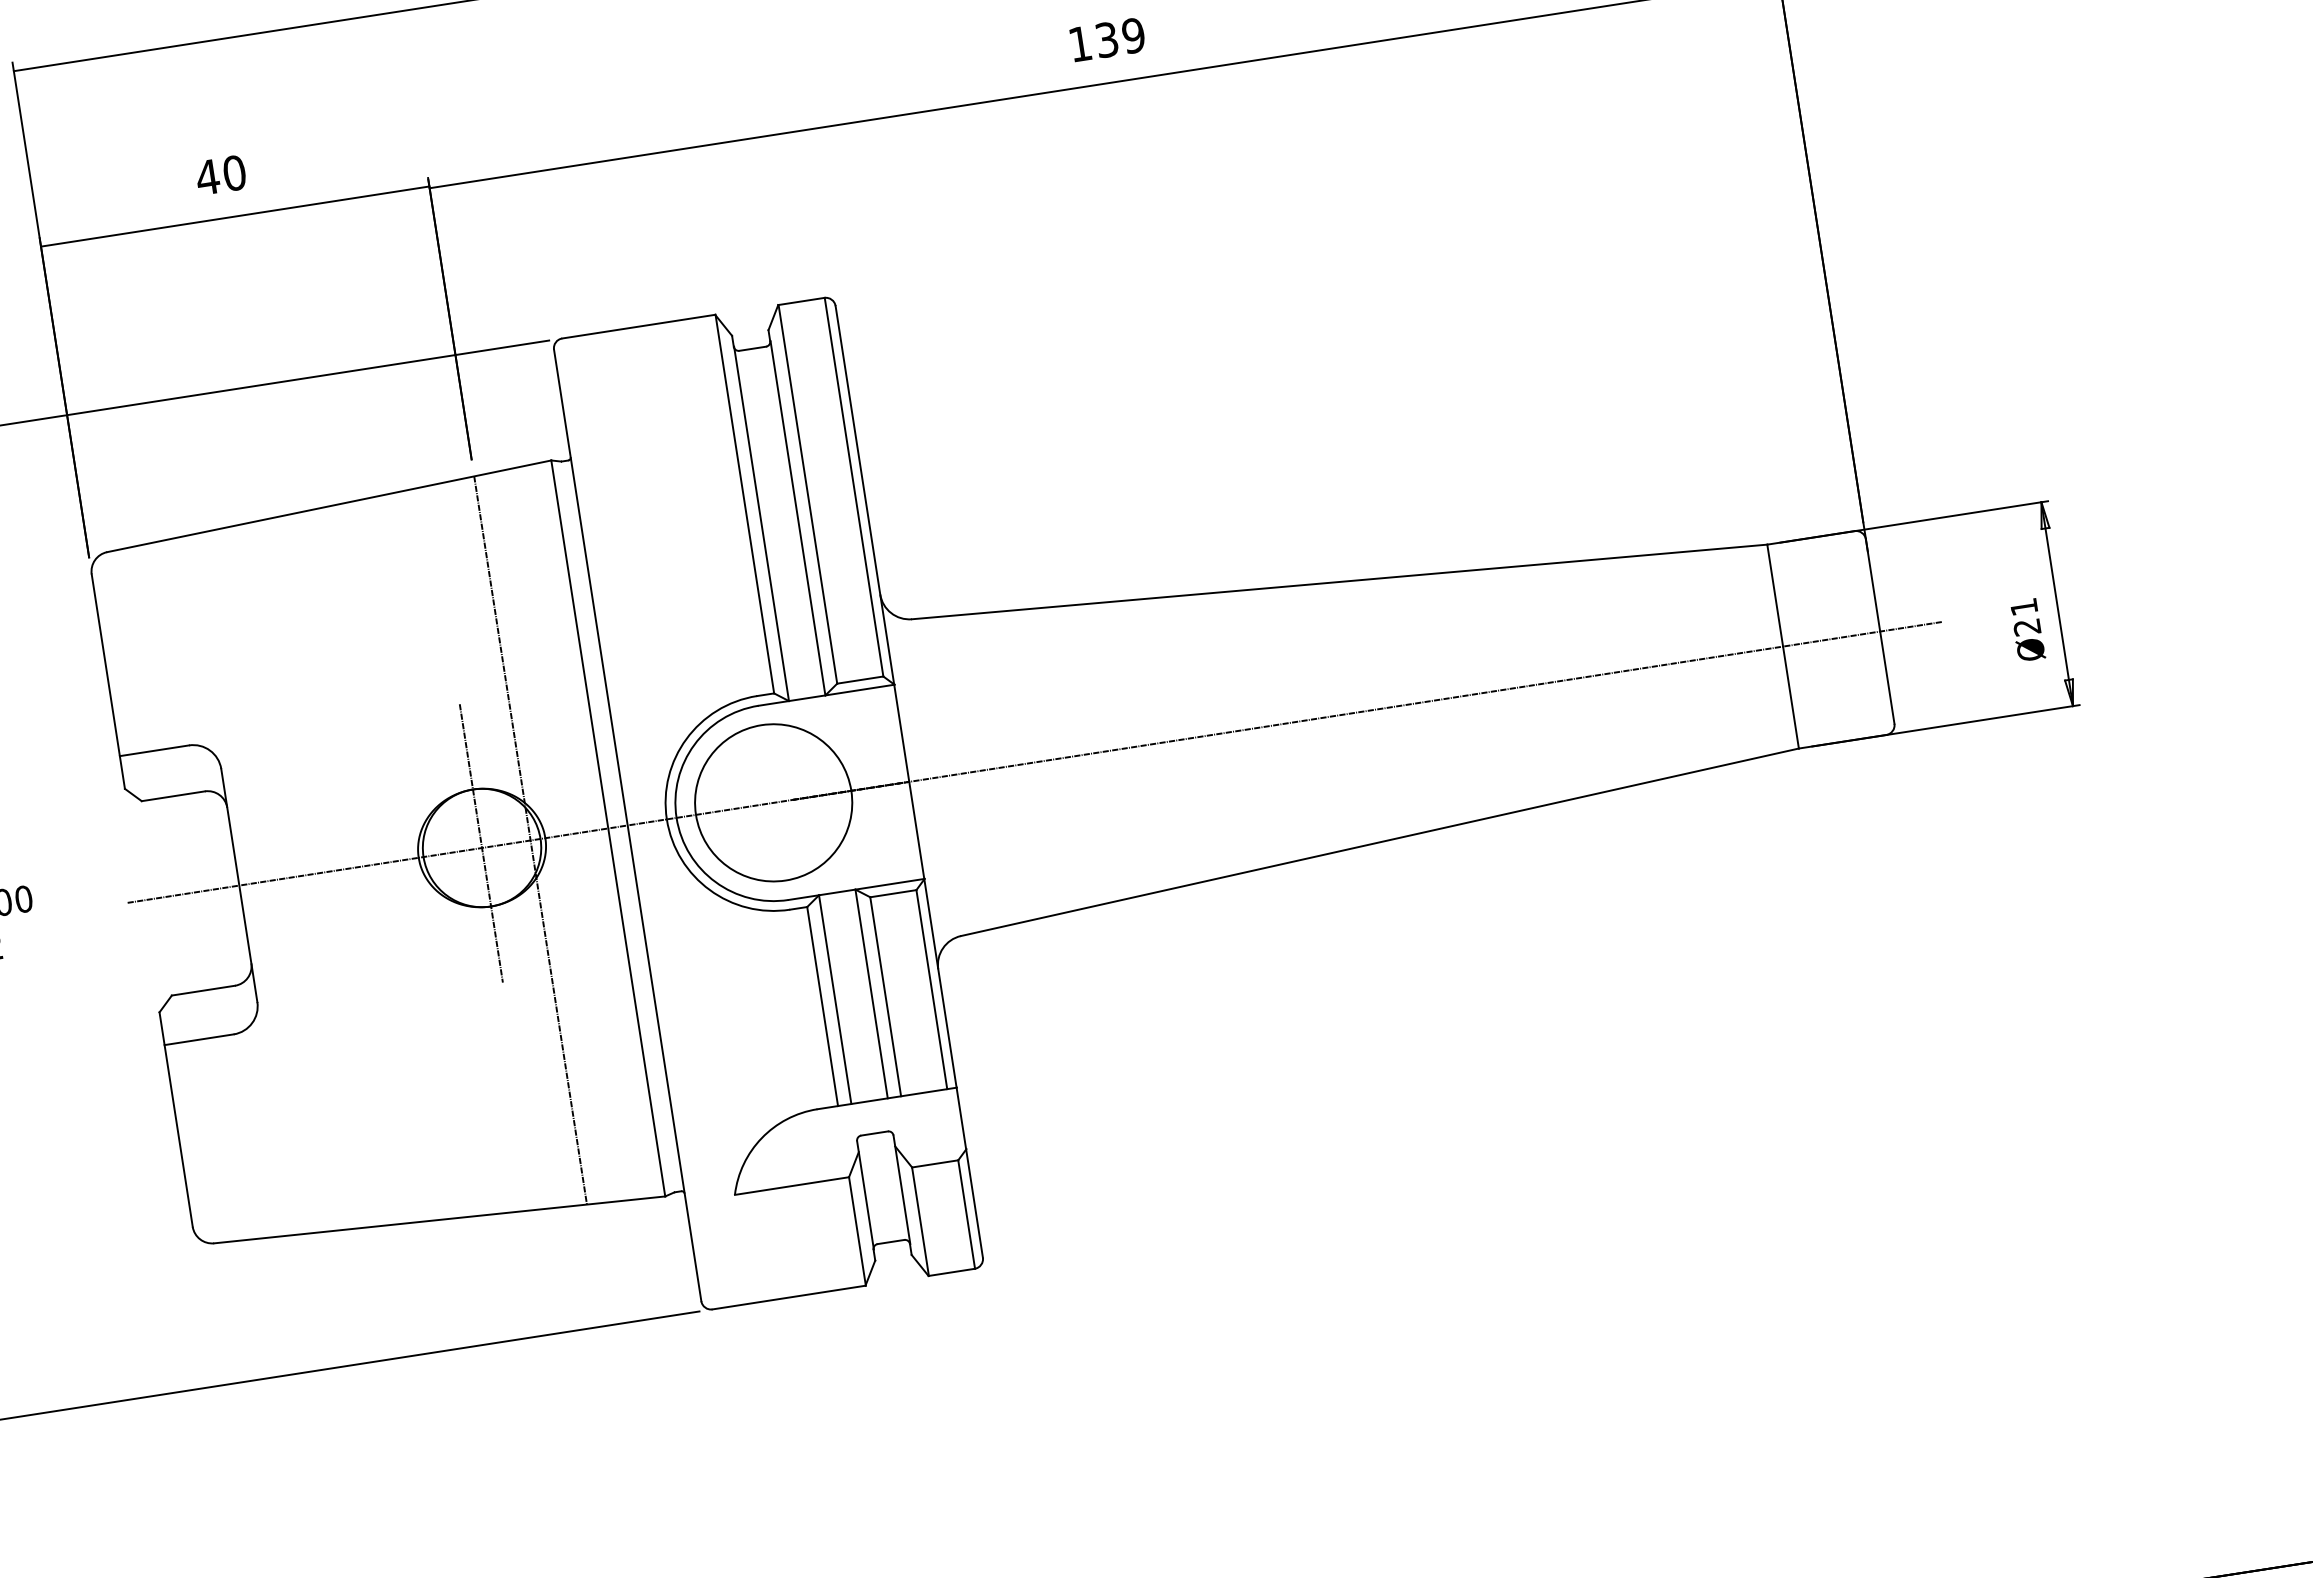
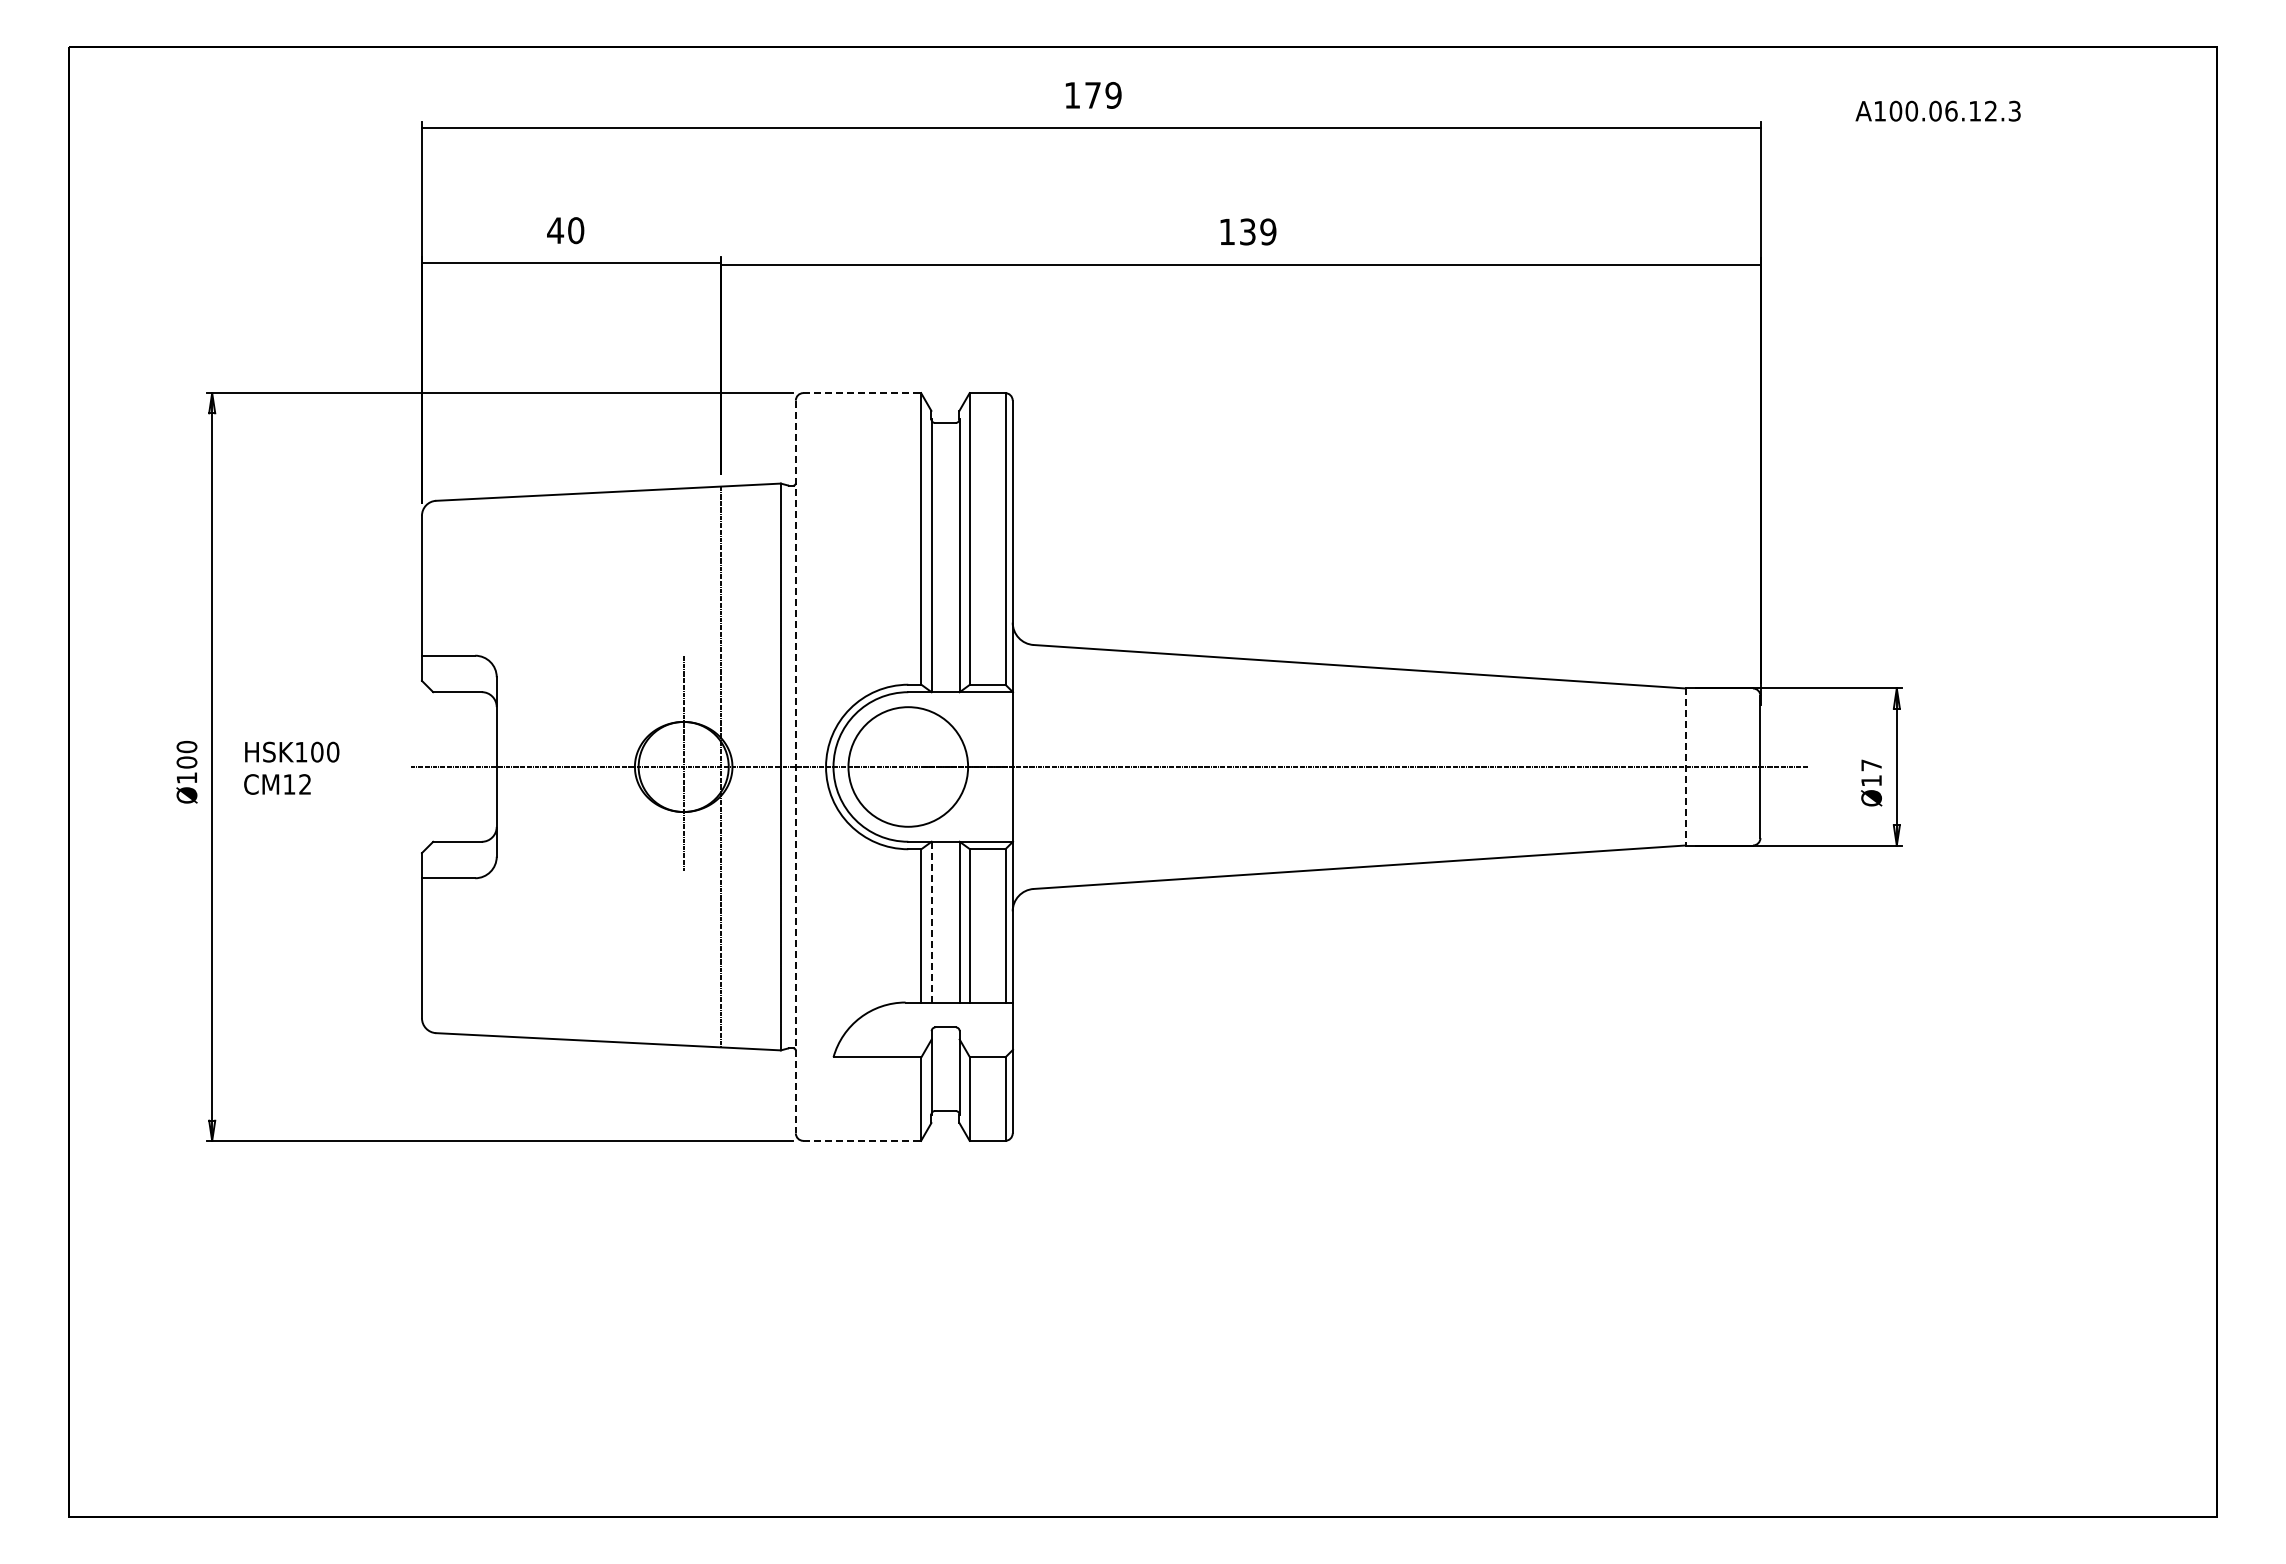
line: (639, 327) -> (862, 393), solid -> dashed
text: (2025, 616) -> (1871, 772), Ø21 -> Ø17
line: (1782, 645) -> (1685, 766), solid -> dashed
line: (627, 826) -> (795, 767), solid -> dashed
line: (835, 1000) -> (931, 922), solid -> dashed
line: (789, 1297) -> (862, 1140), solid -> dashed

